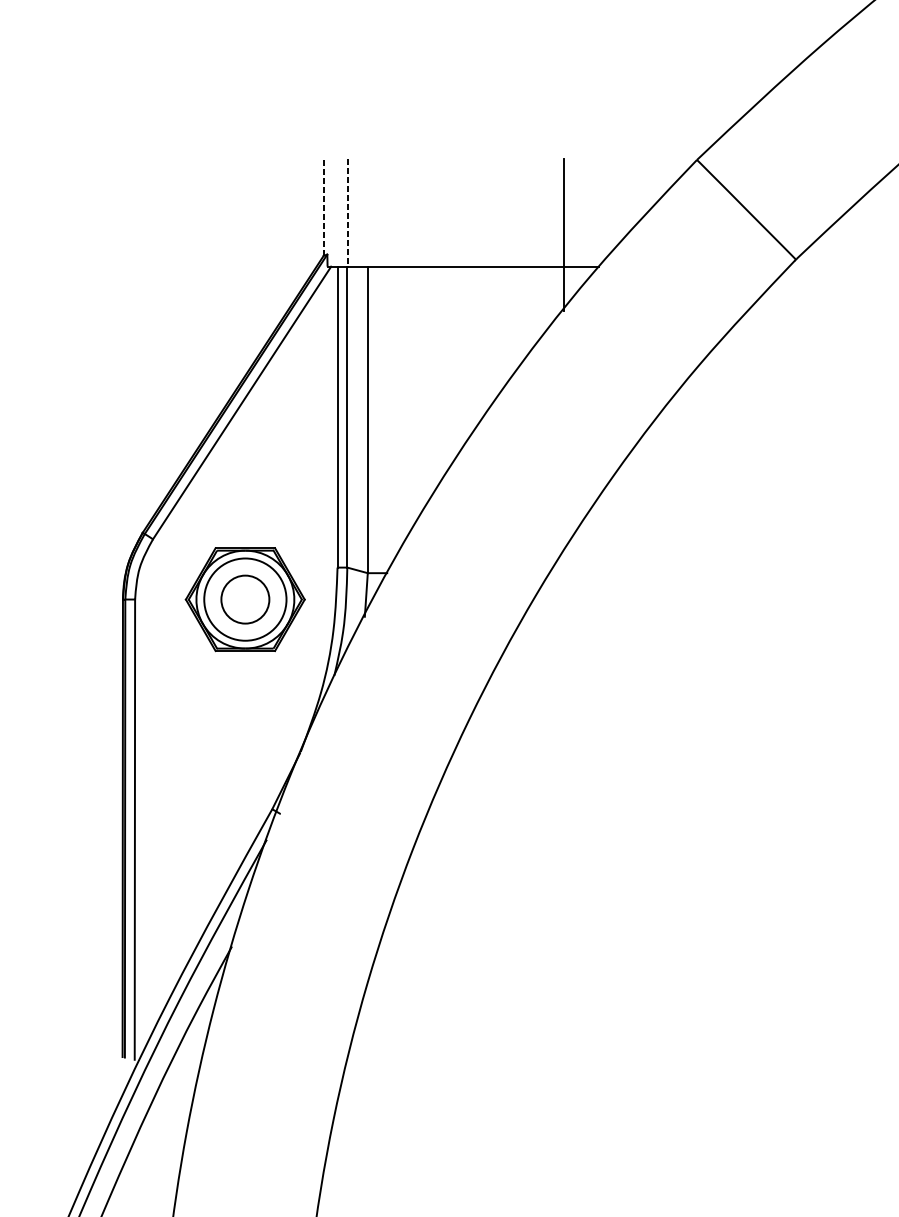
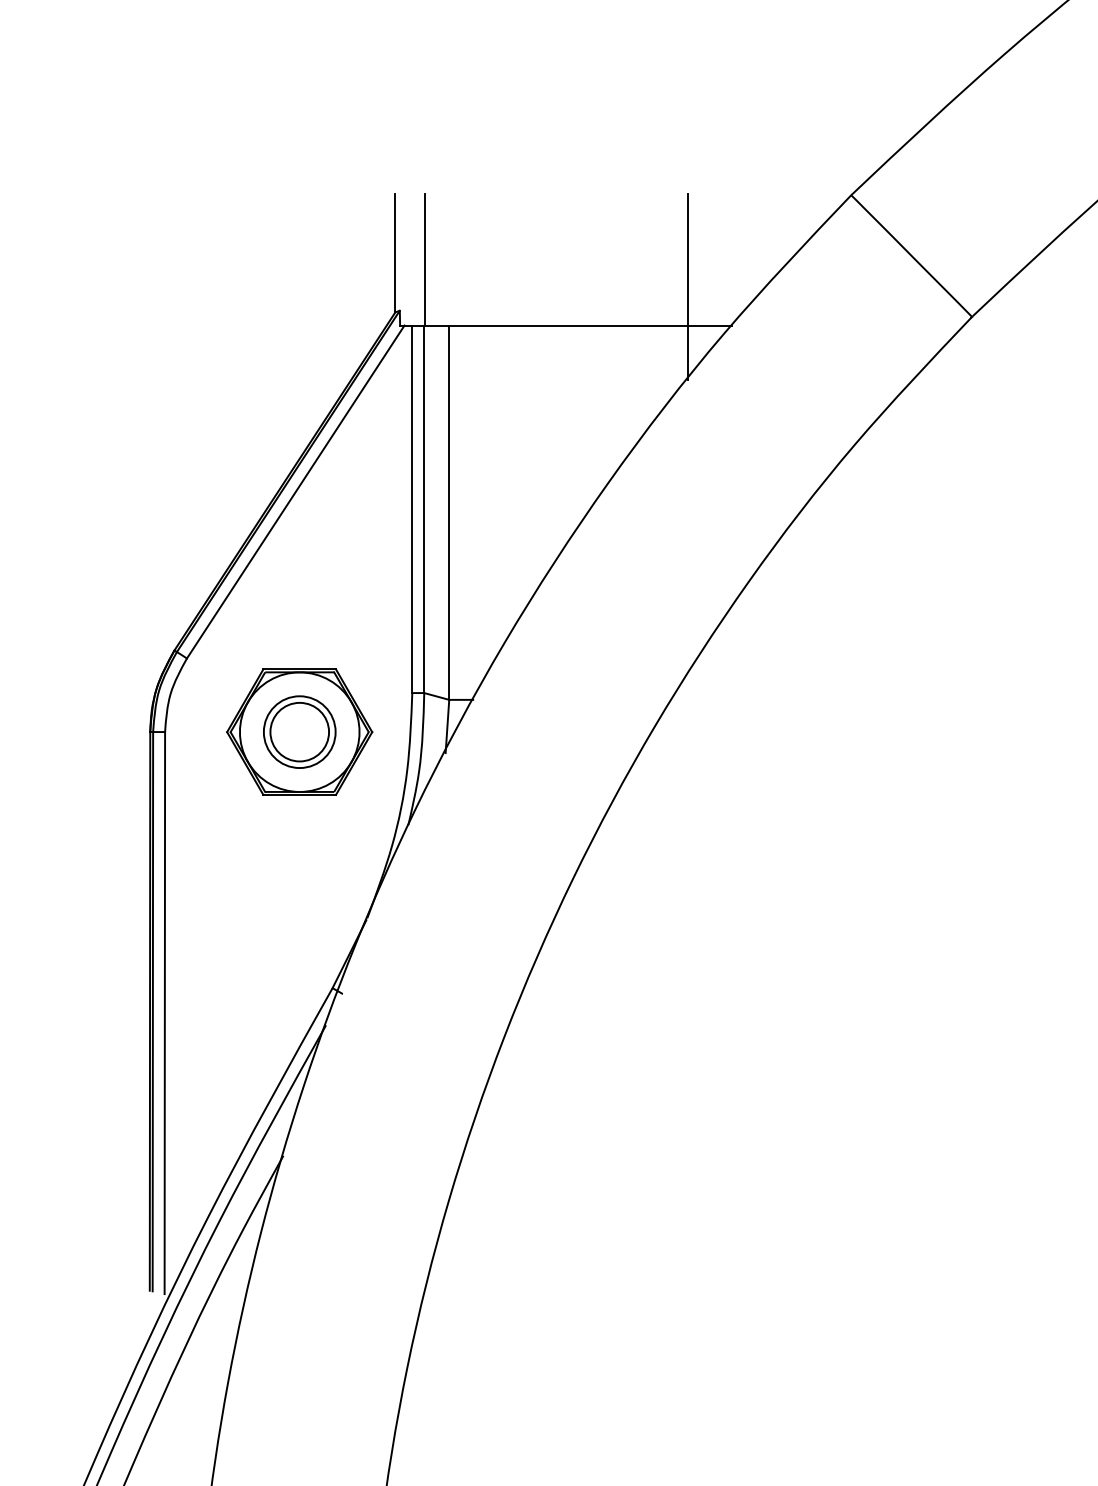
line: (323, 206) -> (395, 252), dashed -> solid
line: (348, 212) -> (425, 259), dashed -> solid
circle: (245, 599) -> (299, 732), size x0.71

